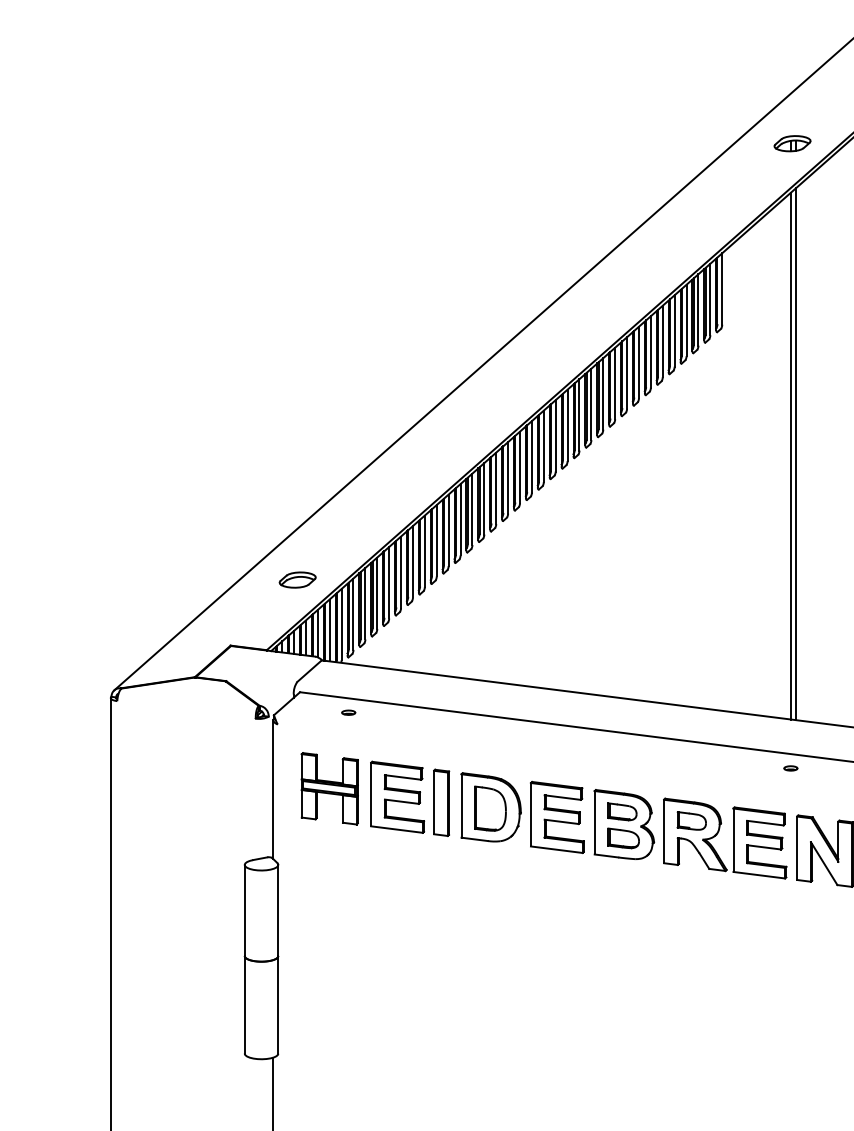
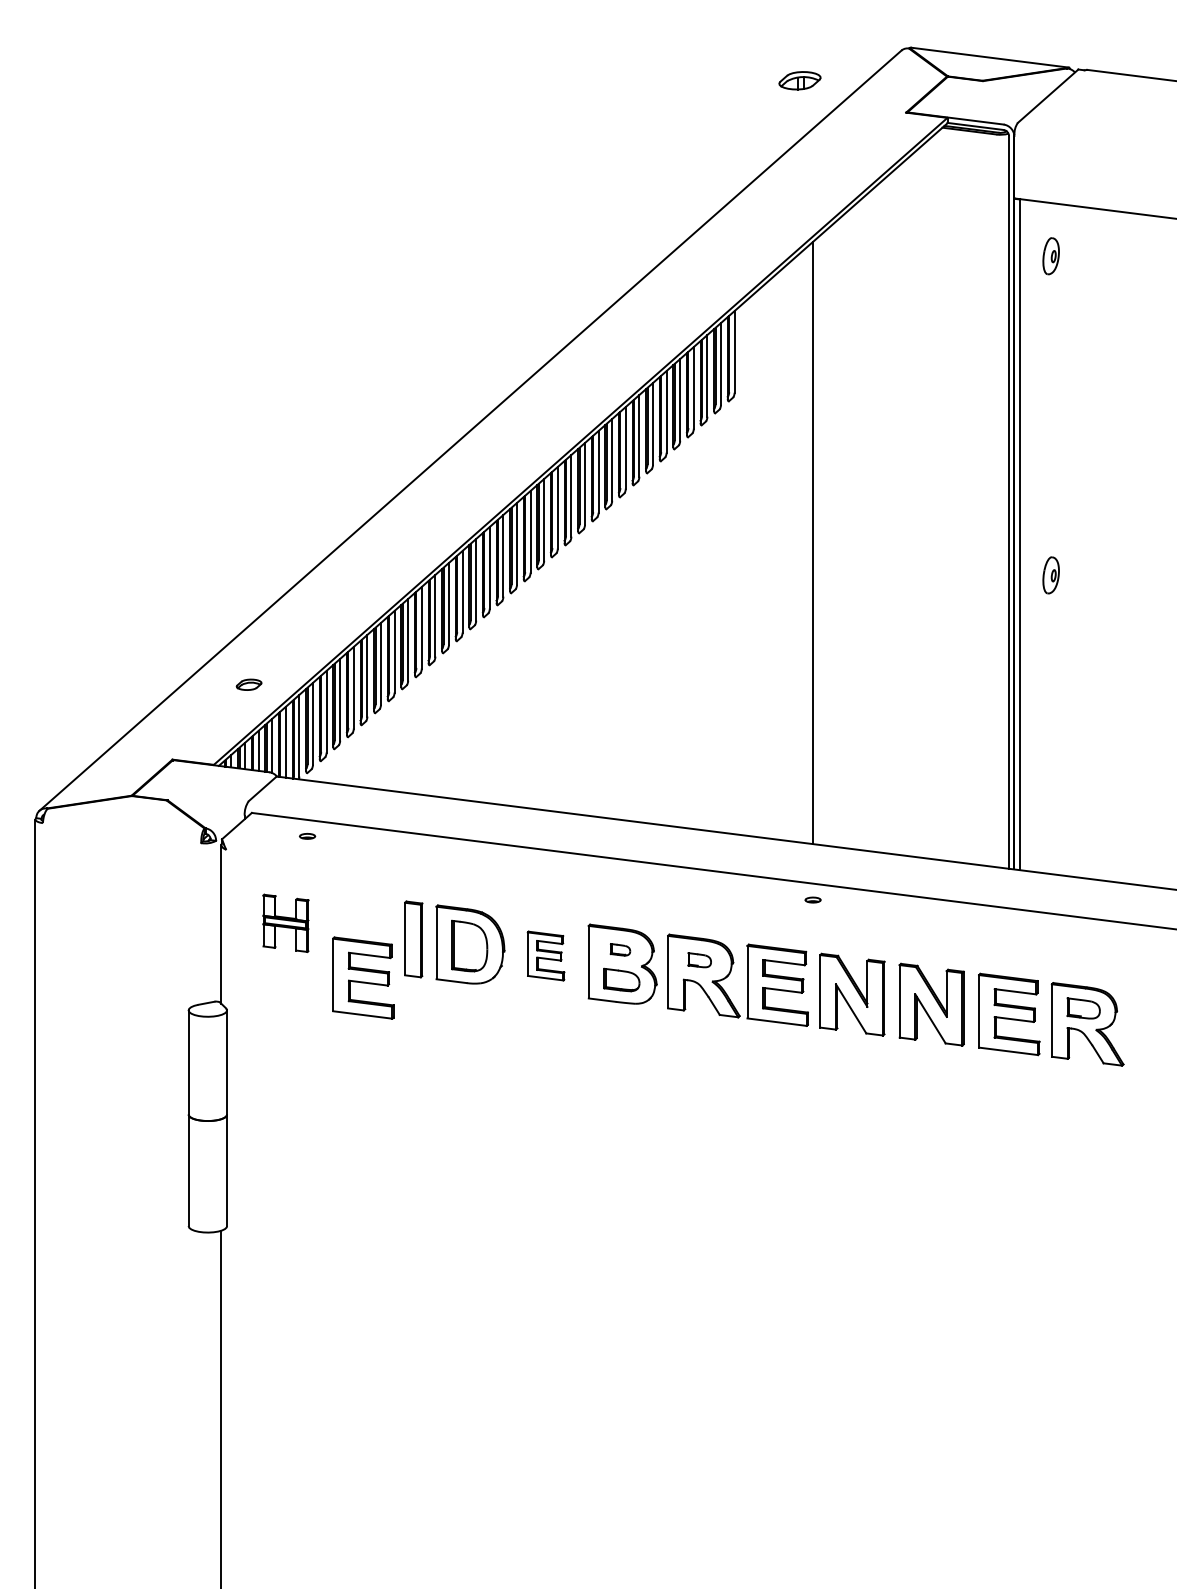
part: (792, 143) -> (799, 80), moved
line: (795, 453) -> (818, 540), removed
part: (297, 579) -> (248, 684), size x0.6
part: (329, 788) -> (285, 923), size x0.7
part: (397, 796) -> (363, 977), moved
part: (622, 811) -> (620, 949), size x0.6
part: (556, 816) -> (545, 955), size x0.6
part: (691, 821) -> (699, 960), size x0.7

